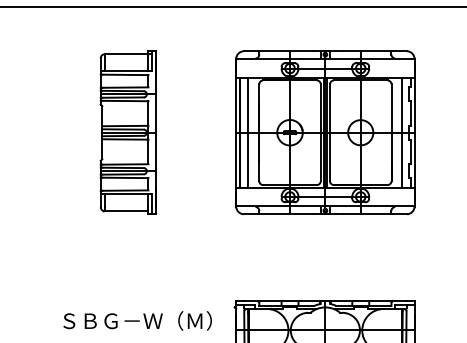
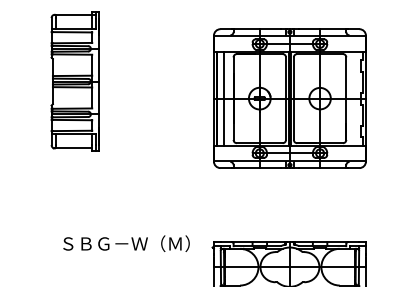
part: (127, 132) -> (74, 81), moved
line: (402, 132) -> (355, 98), removed
text: (137, 320) -> (126, 243), moved

